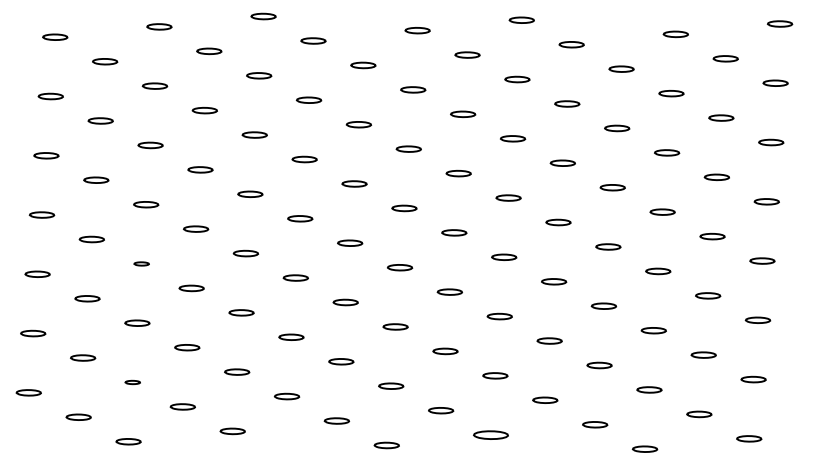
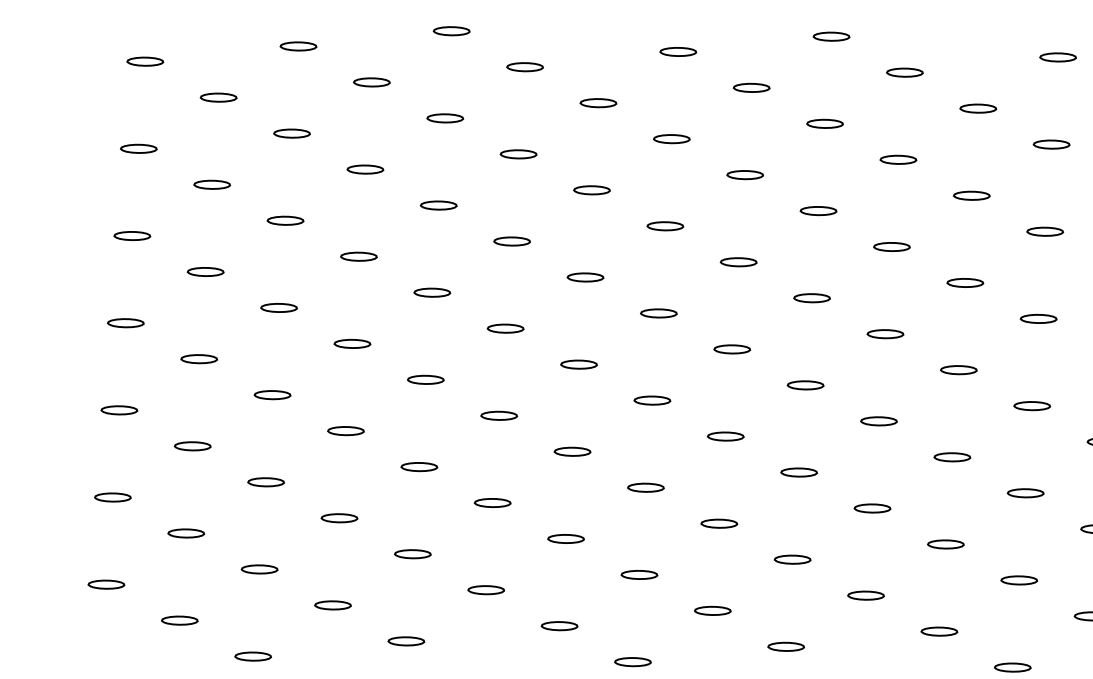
part: (141, 263) -> (272, 394), size x1.67
part: (132, 382) -> (258, 569), size x1.67
part: (490, 434) -> (785, 645), size x0.71

